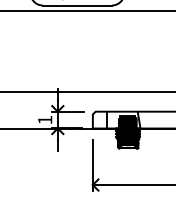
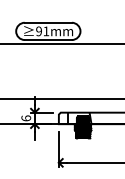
text: (45, 120) -> (26, 118), 1 -> 6

